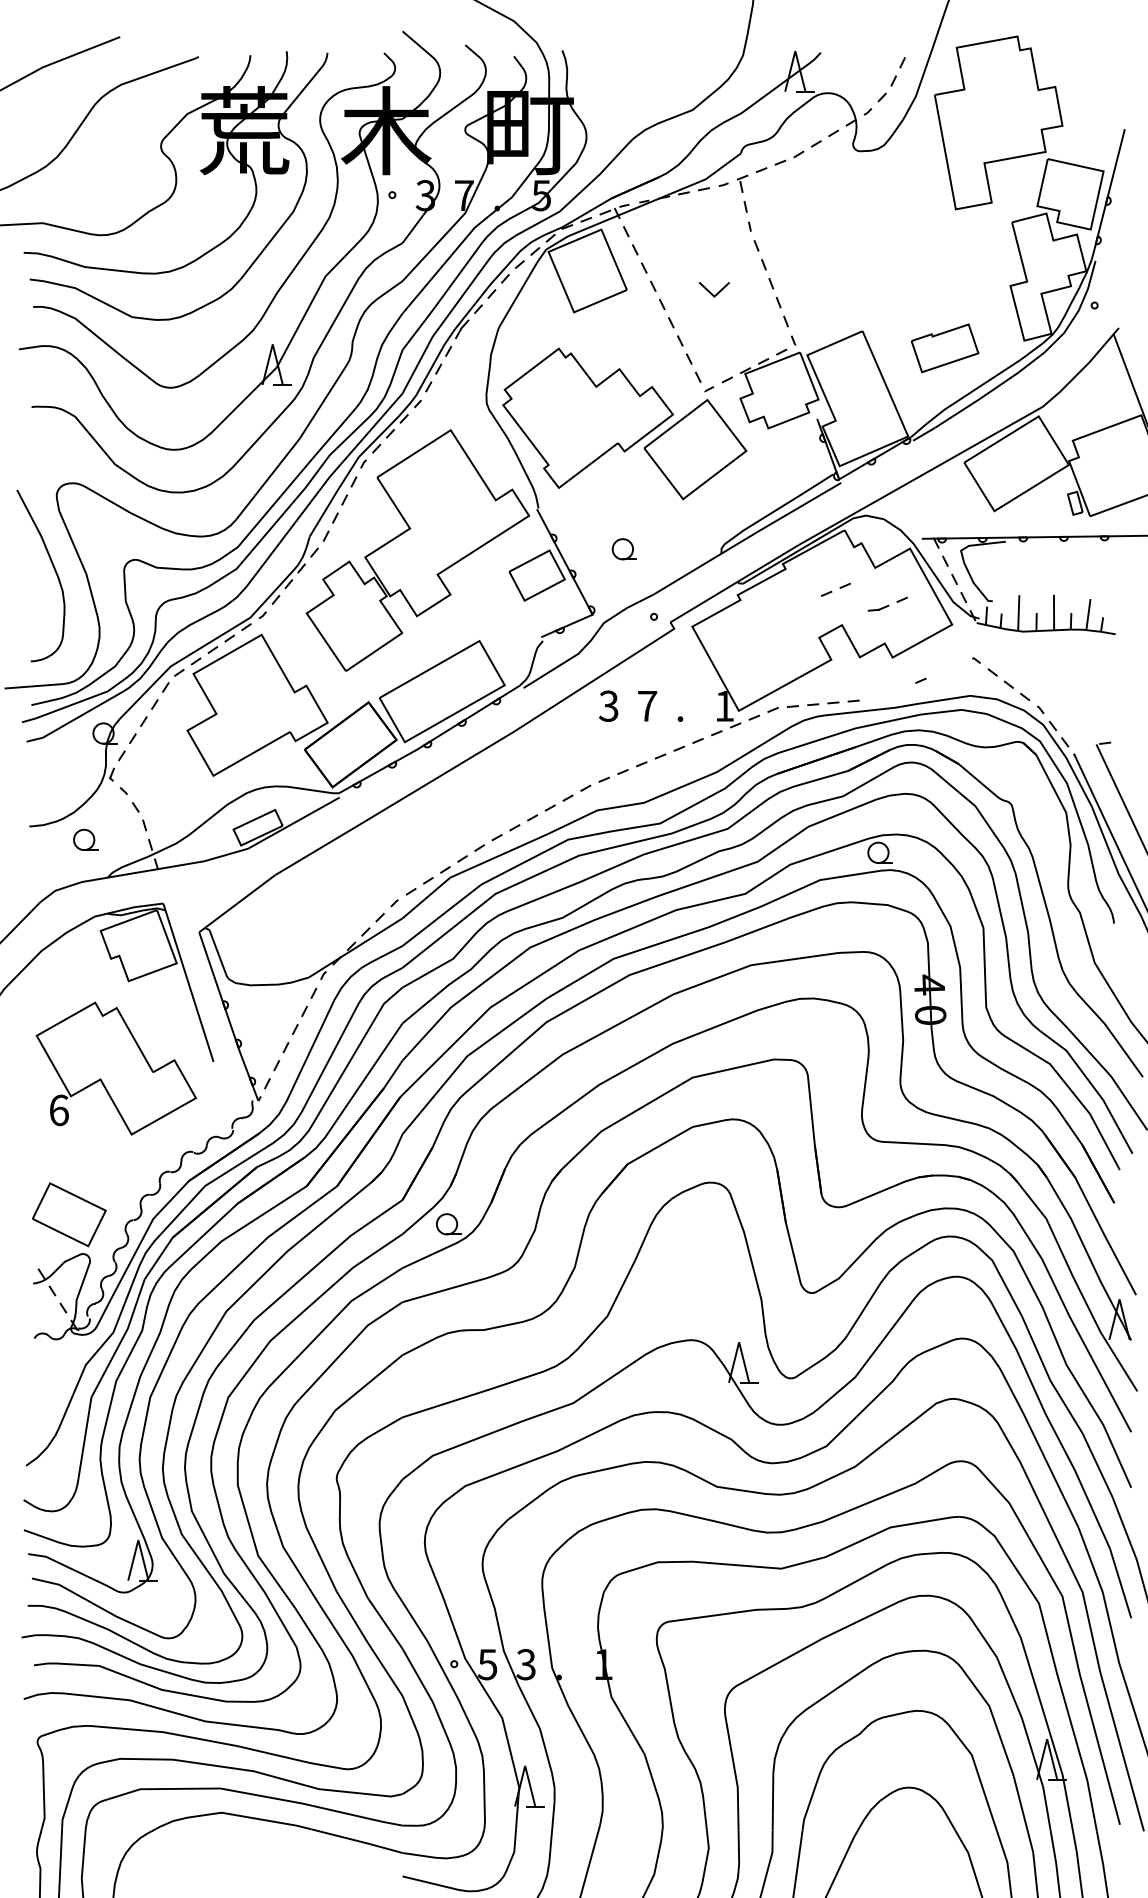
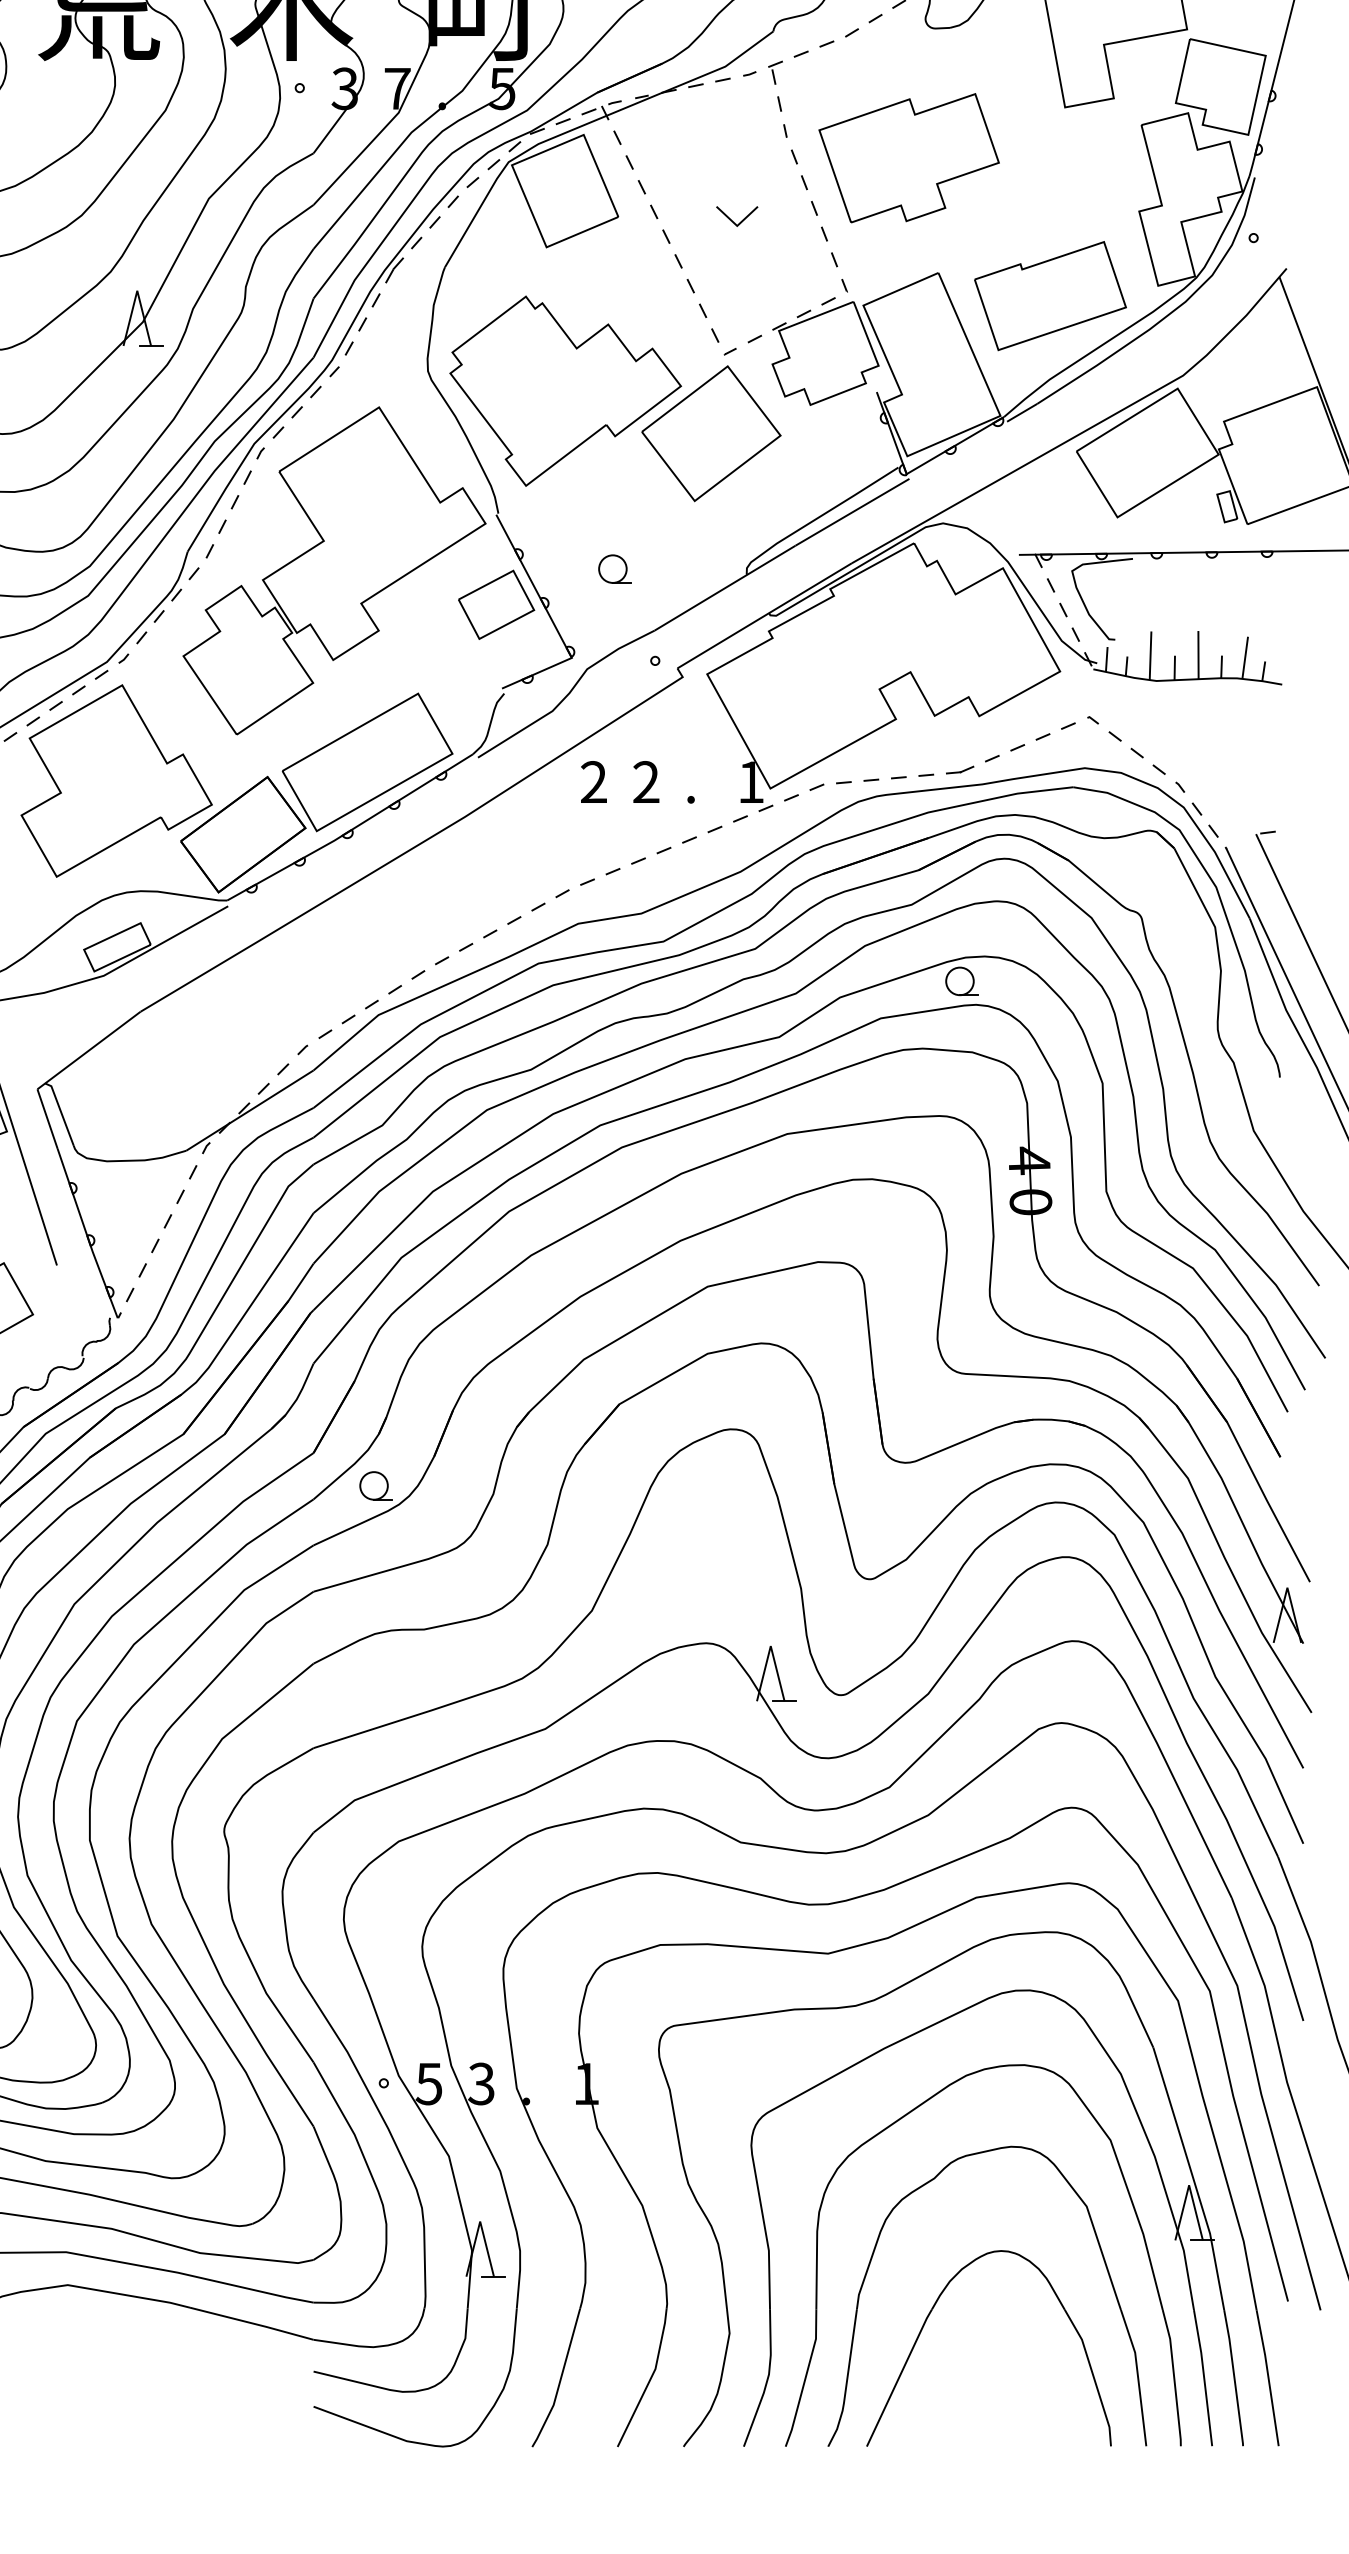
part: (841, 246) -> (909, 157), added
part: (944, 348) -> (1049, 296), size x1.67
part: (835, 589) -> (1055, 731), moved
part: (887, 603) -> (972, 763), moved
text: (647, 705) -> (646, 781), 7 -> 2
text: (608, 706) -> (593, 782), 3 -> 2

